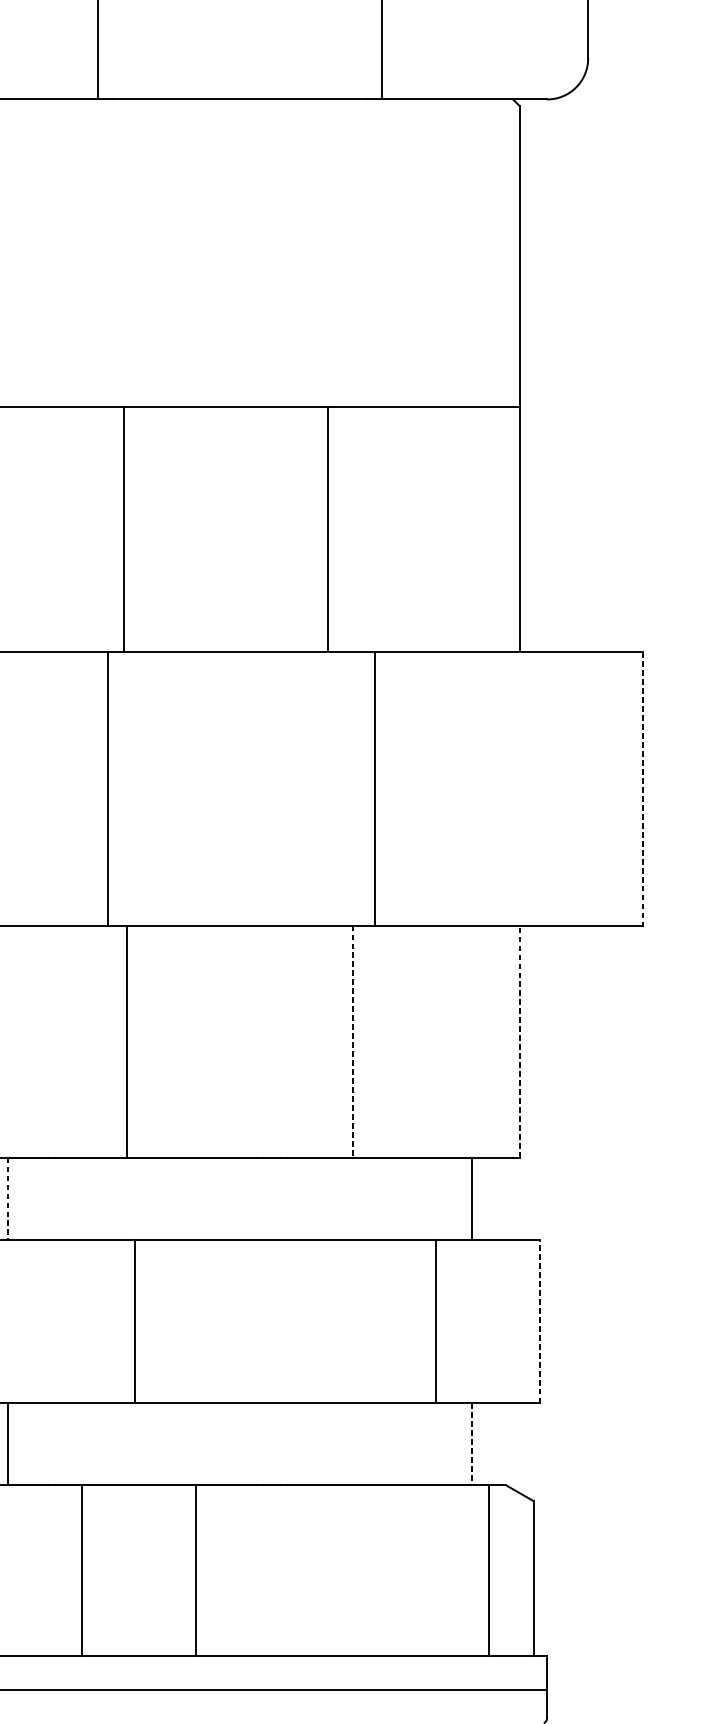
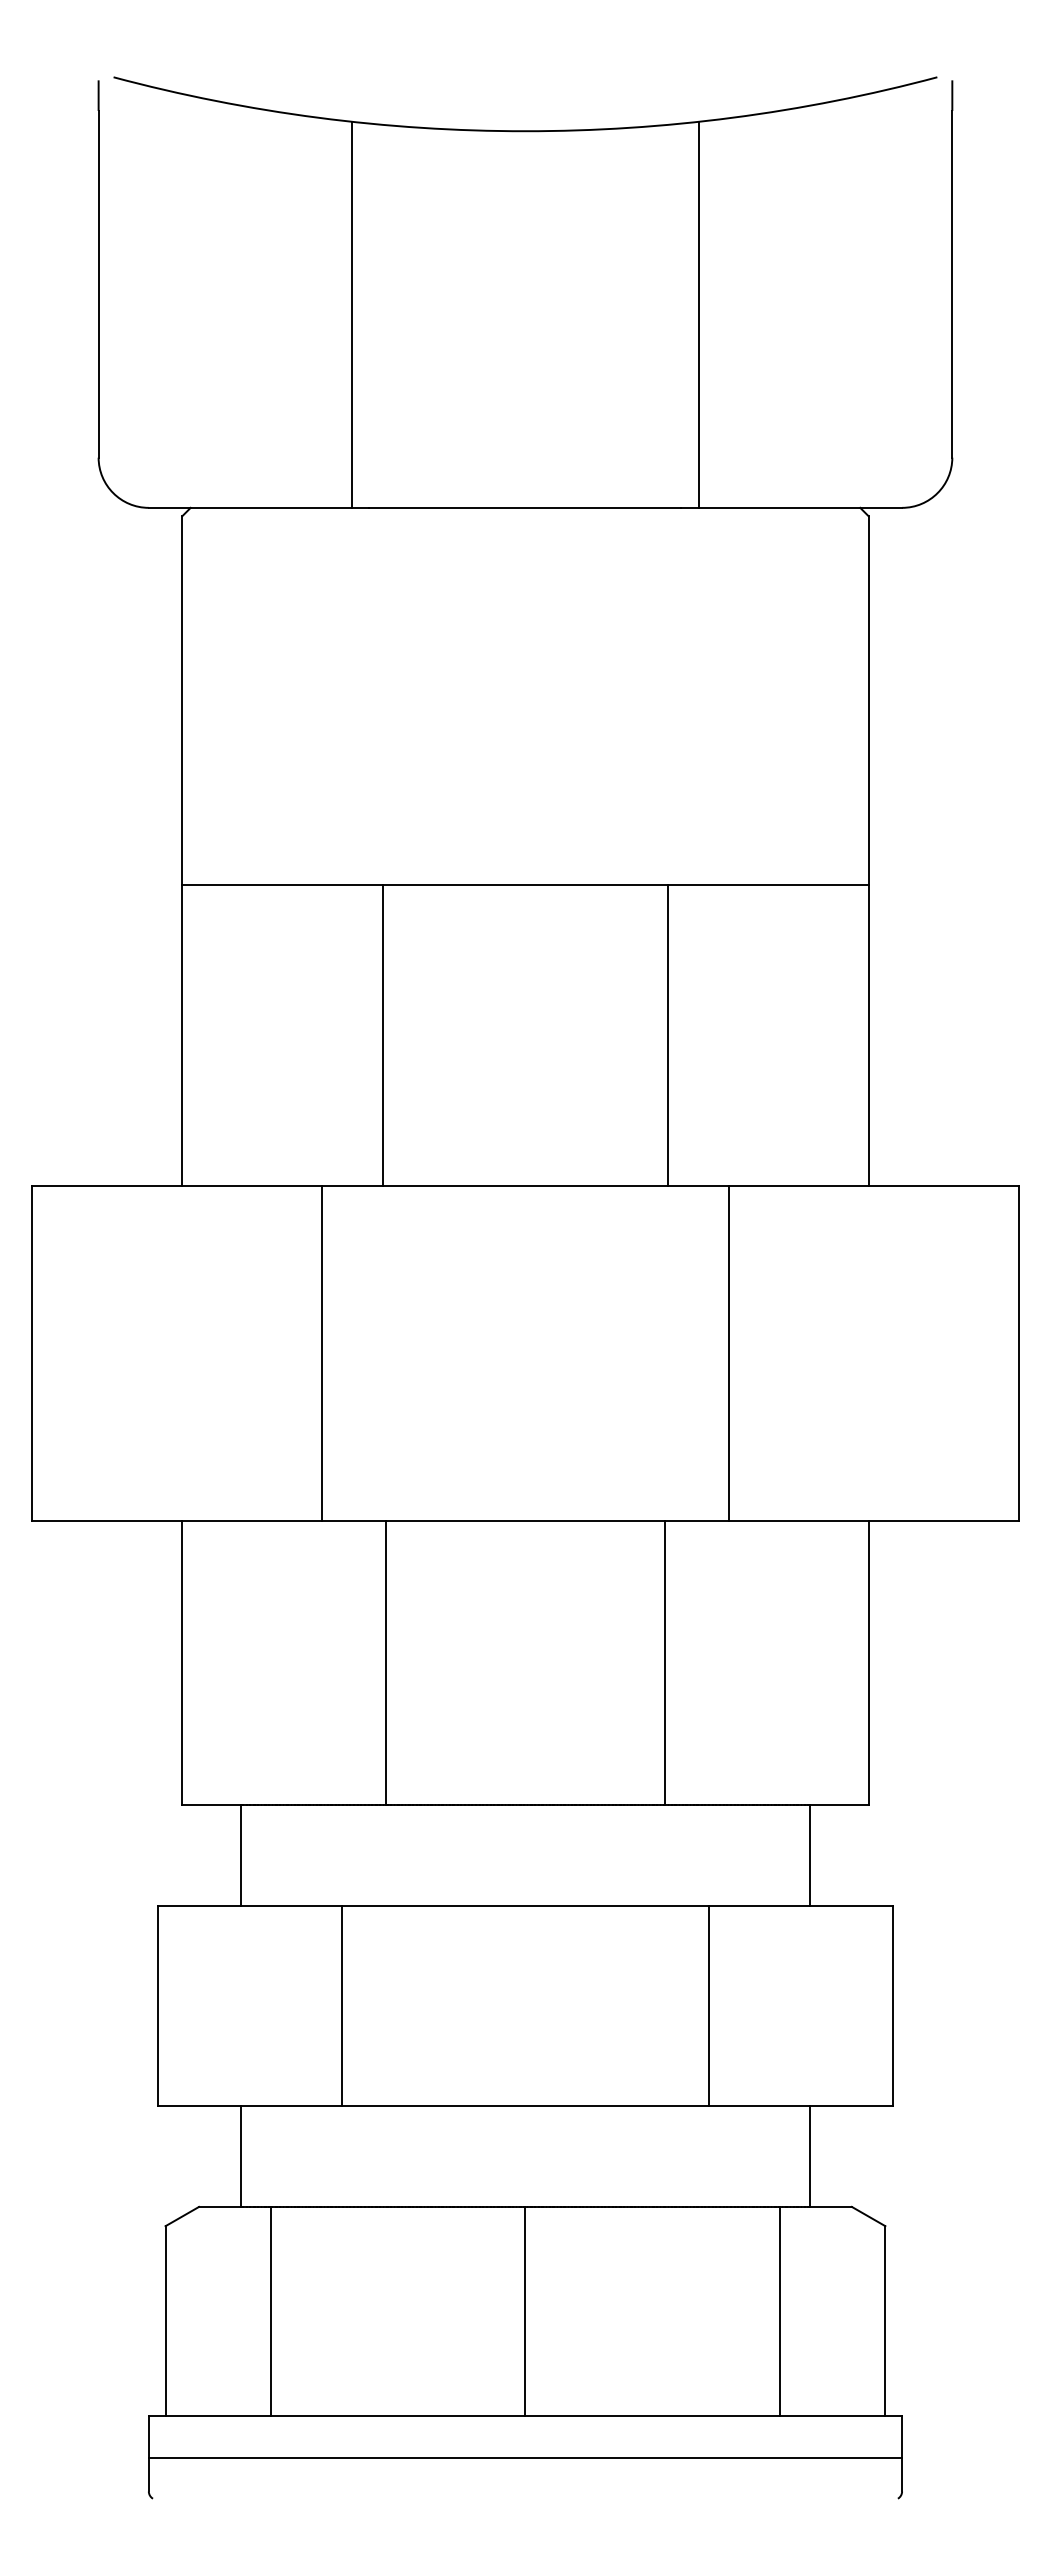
line: (328, 529) -> (667, 1034), moved
line: (107, 788) -> (322, 1352), moved
line: (374, 788) -> (728, 1352), moved
line: (642, 789) -> (1019, 1353), dashed -> solid
line: (519, 1041) -> (868, 1662), dashed -> solid
line: (353, 1042) -> (664, 1663), dashed -> solid
line: (7, 1198) -> (240, 1855), dashed -> solid
line: (134, 1321) -> (341, 2005), moved
line: (436, 1321) -> (709, 2005), moved
line: (539, 1321) -> (892, 2005), dashed -> solid
line: (472, 1445) -> (810, 2157), dashed -> solid
line: (82, 1570) -> (271, 2311), moved
line: (195, 1570) -> (525, 2311), moved
line: (488, 1570) -> (779, 2311), moved

